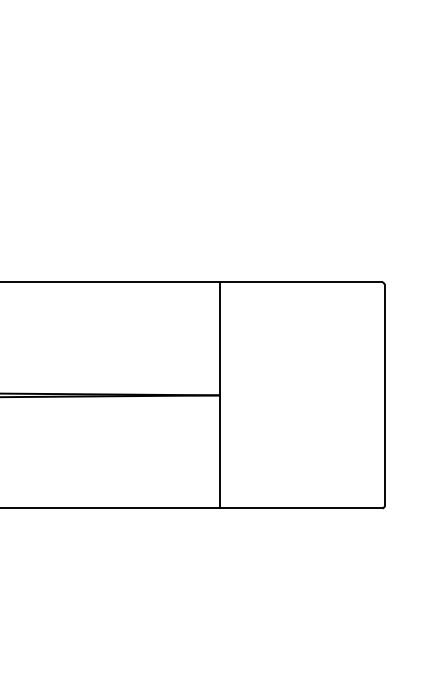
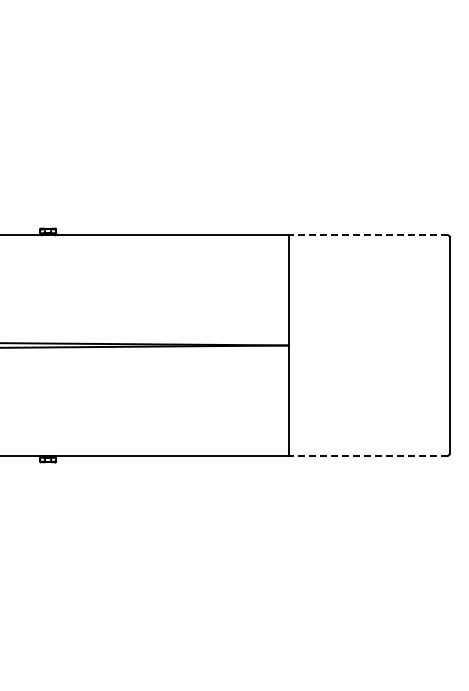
line: (300, 282) -> (367, 235), solid -> dashed
line: (300, 507) -> (367, 455), solid -> dashed

